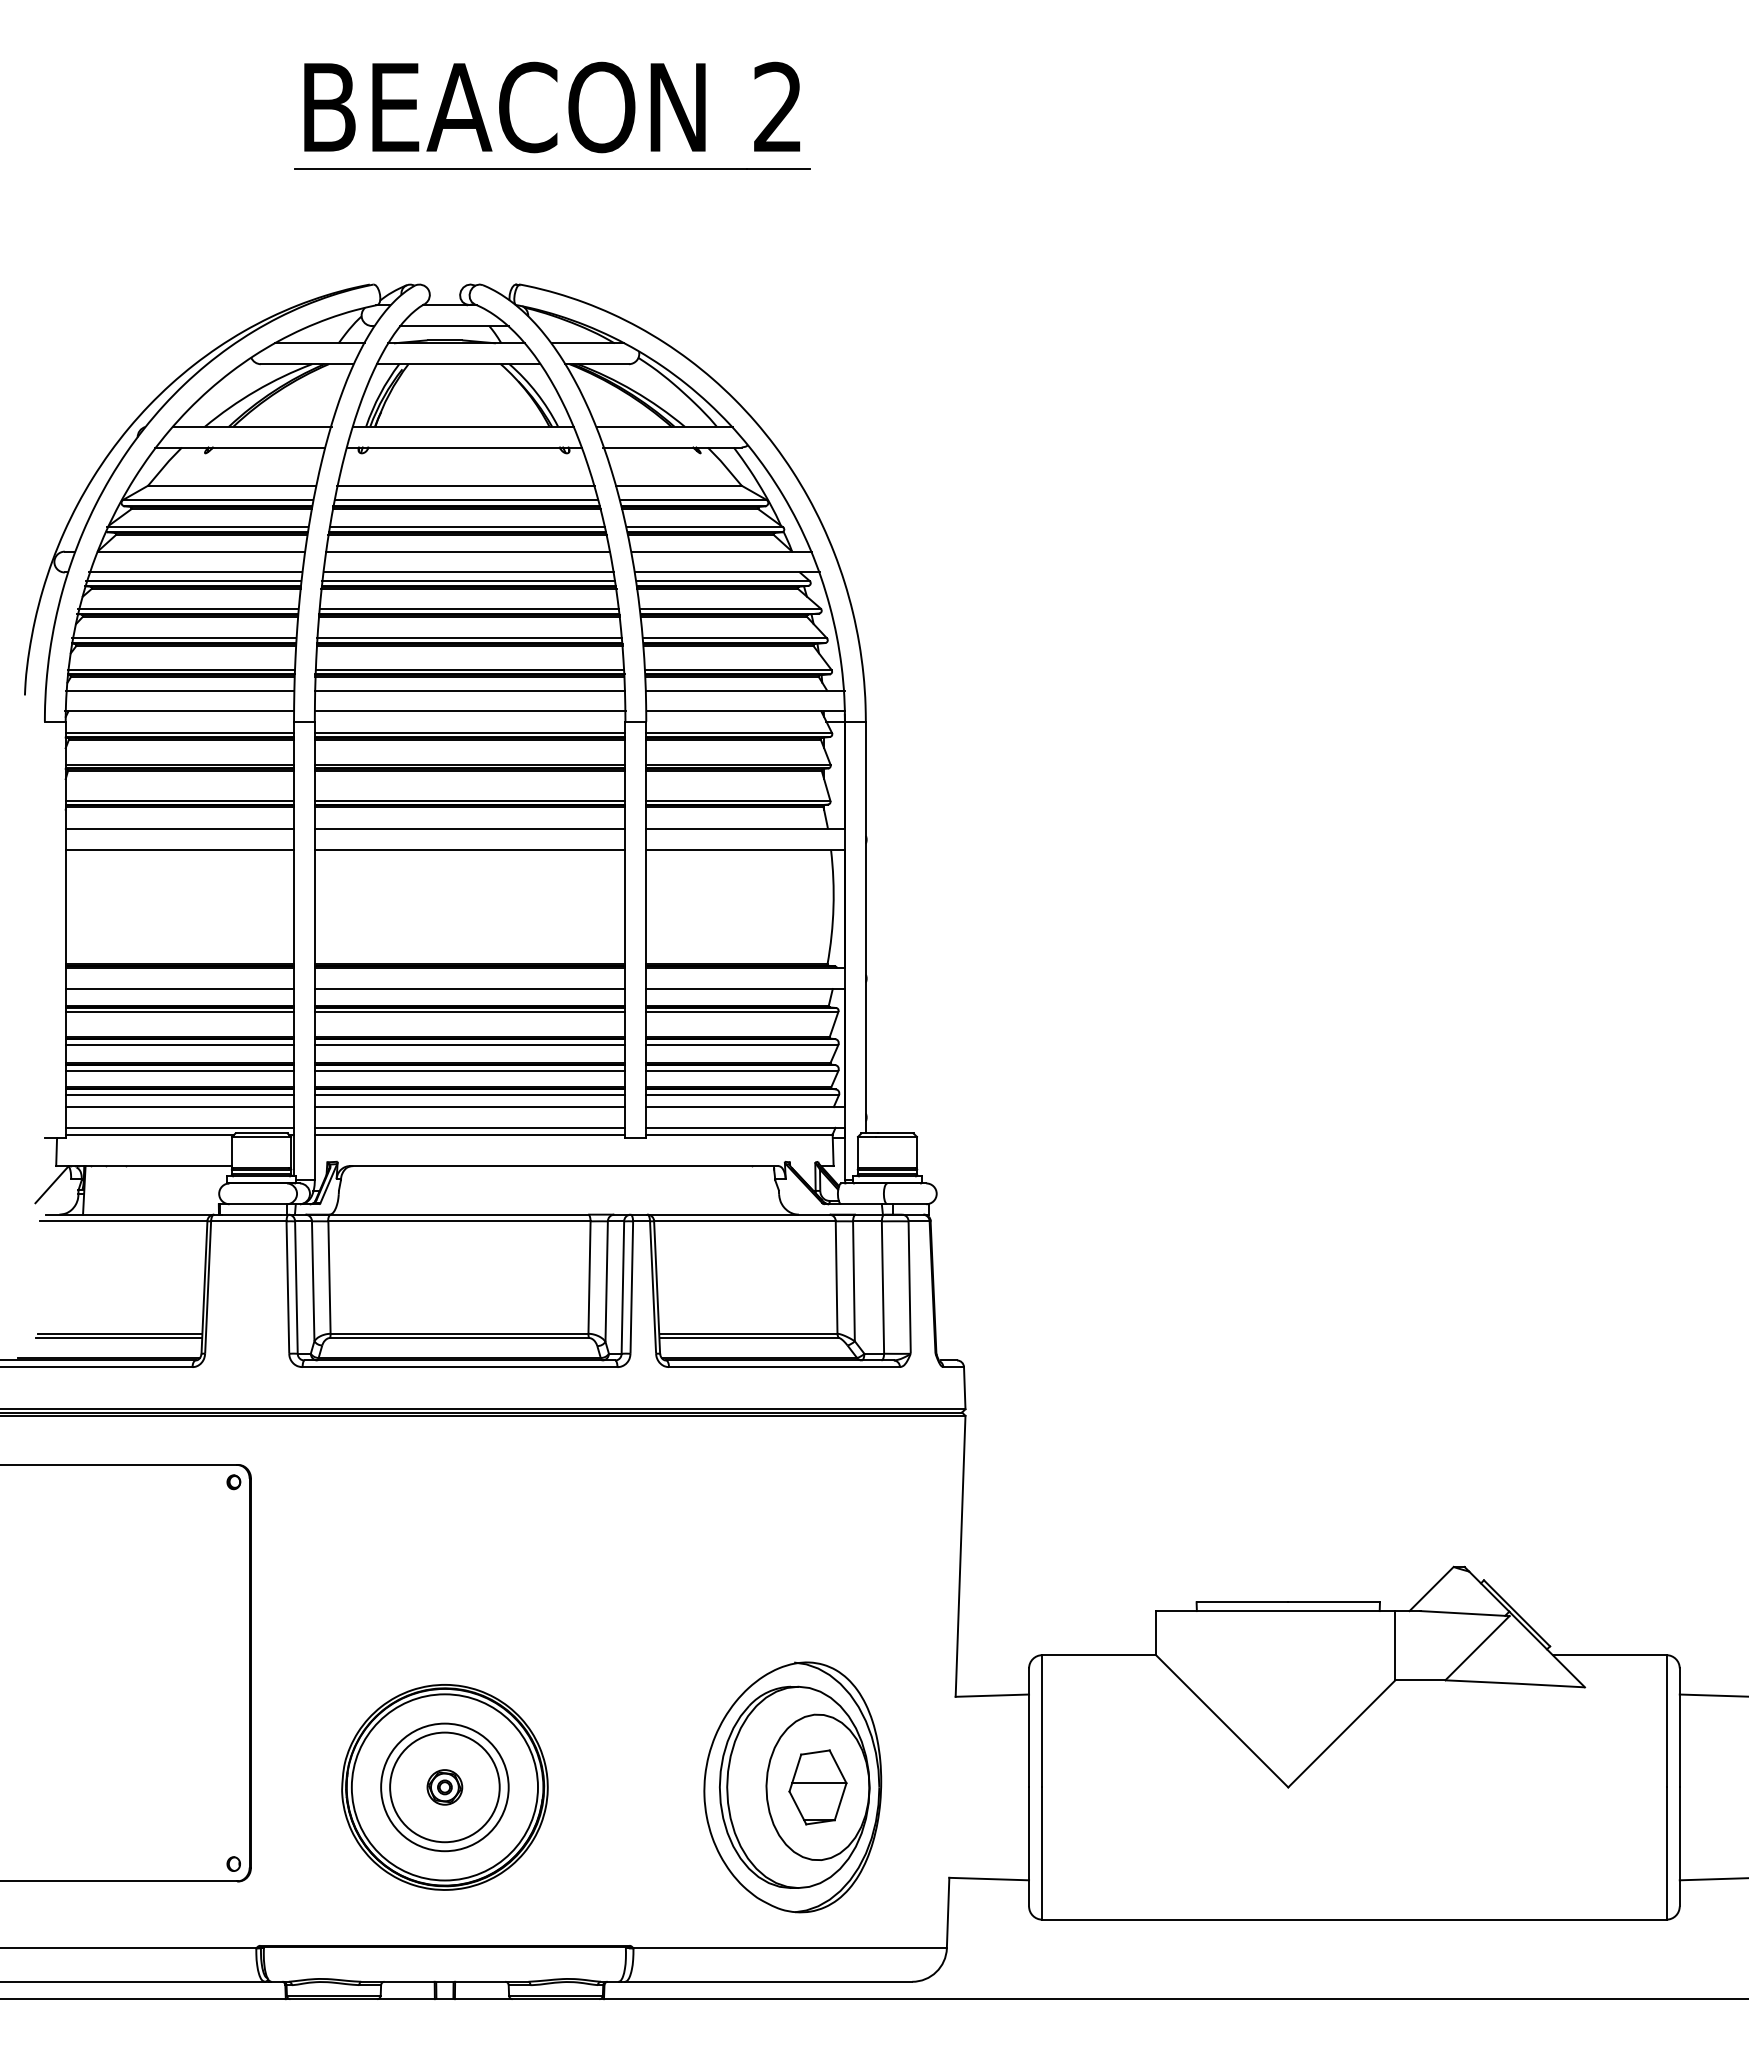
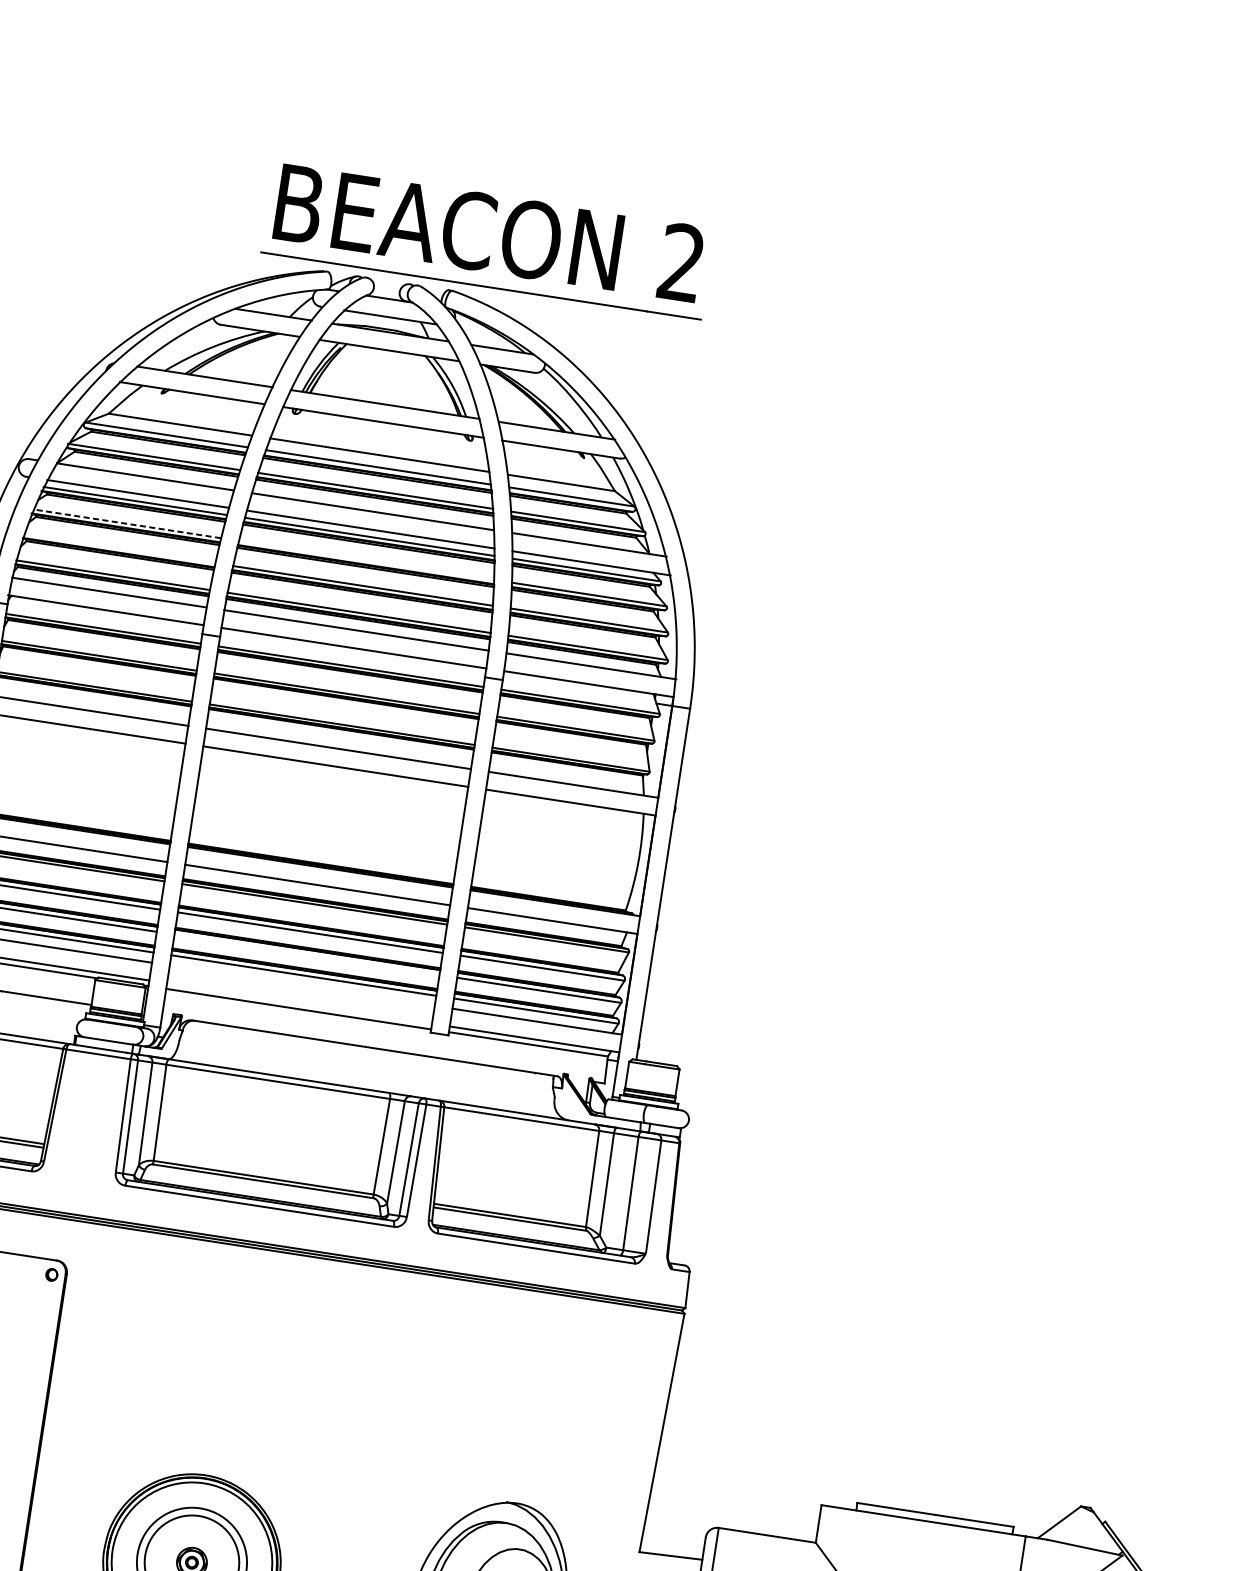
part: (568, 114) -> (502, 241), moved
line: (188, 608) -> (127, 523), solid -> dashed
line: (468, 608) -> (365, 560), removed
line: (184, 638) -> (119, 548), removed
line: (469, 1070) -> (306, 954), removed
line: (469, 1107) -> (301, 986), removed
line: (469, 1127) -> (299, 1003), removed

